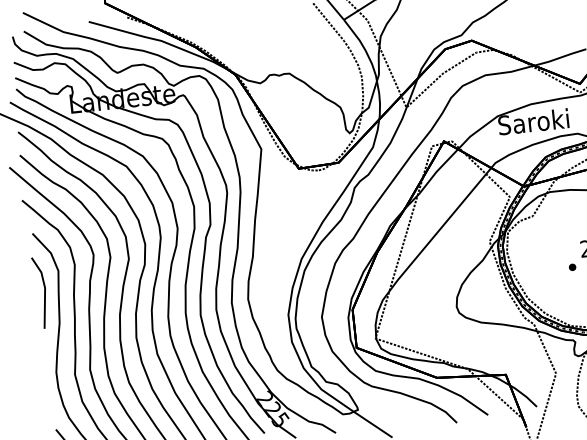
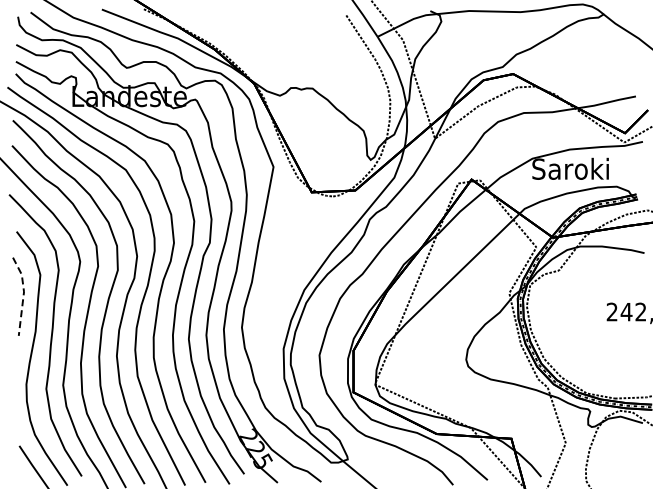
part: (572, 267) -> (595, 330), removed
line: (44, 290) -> (23, 294), solid -> dashed

